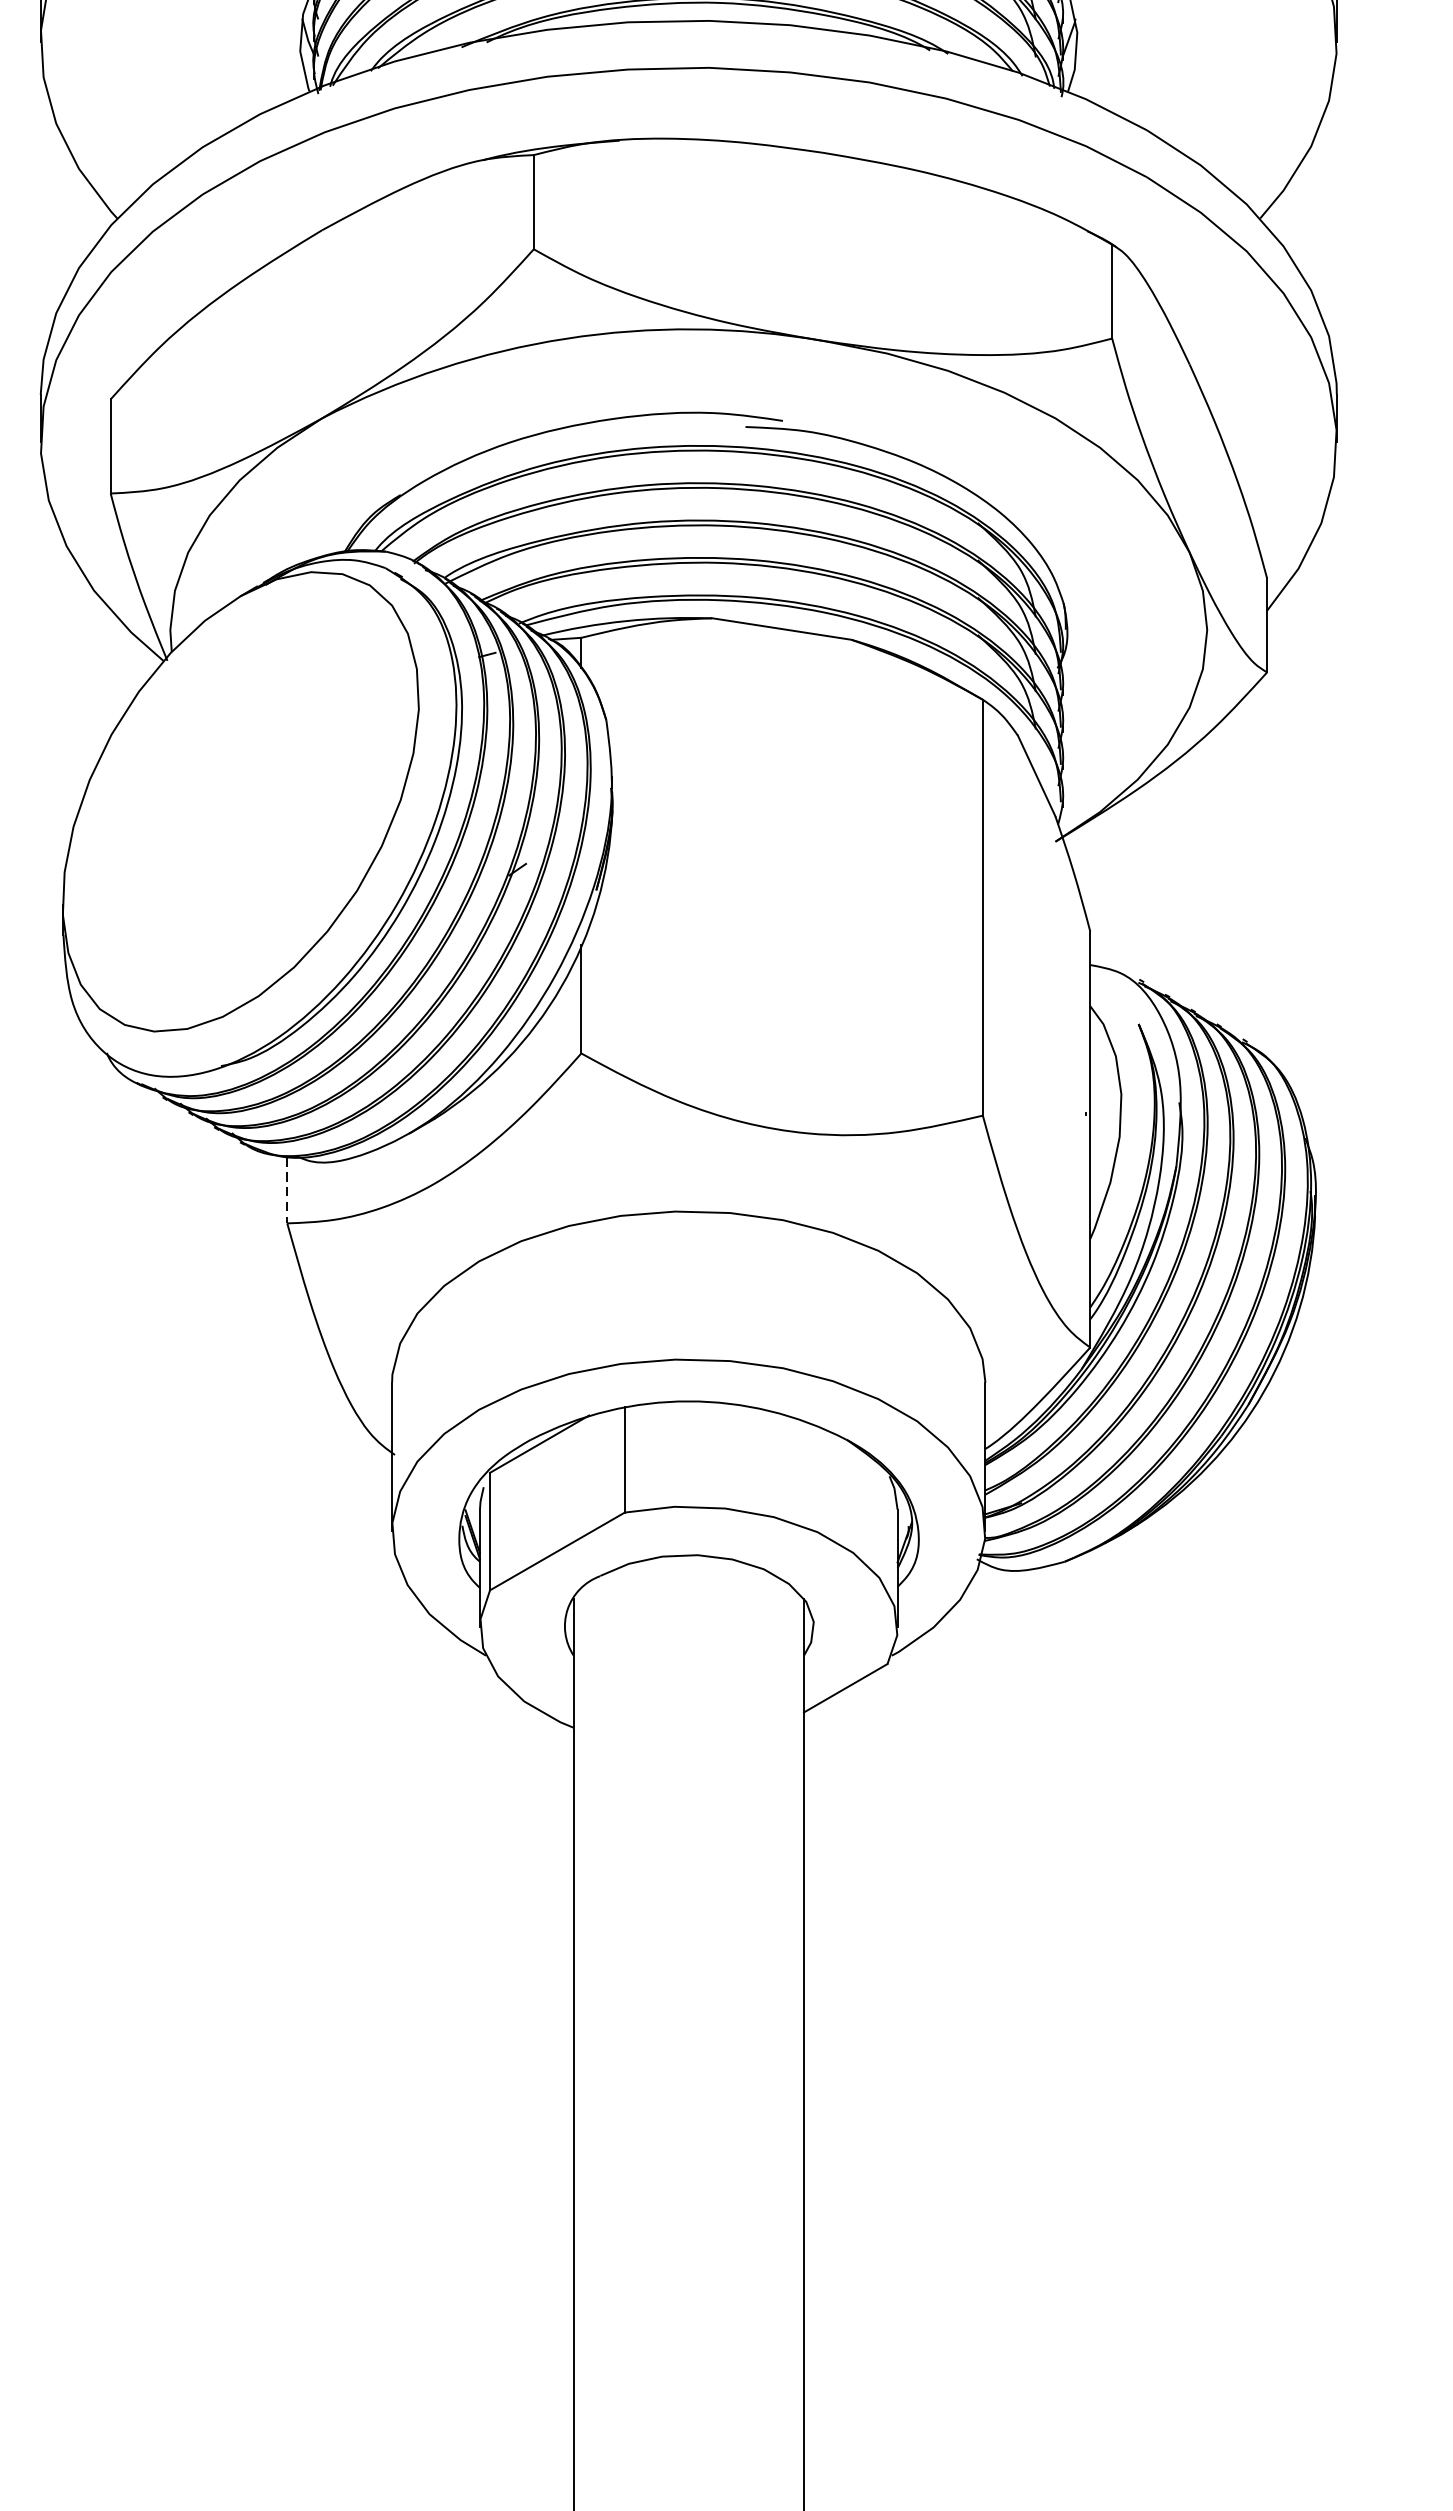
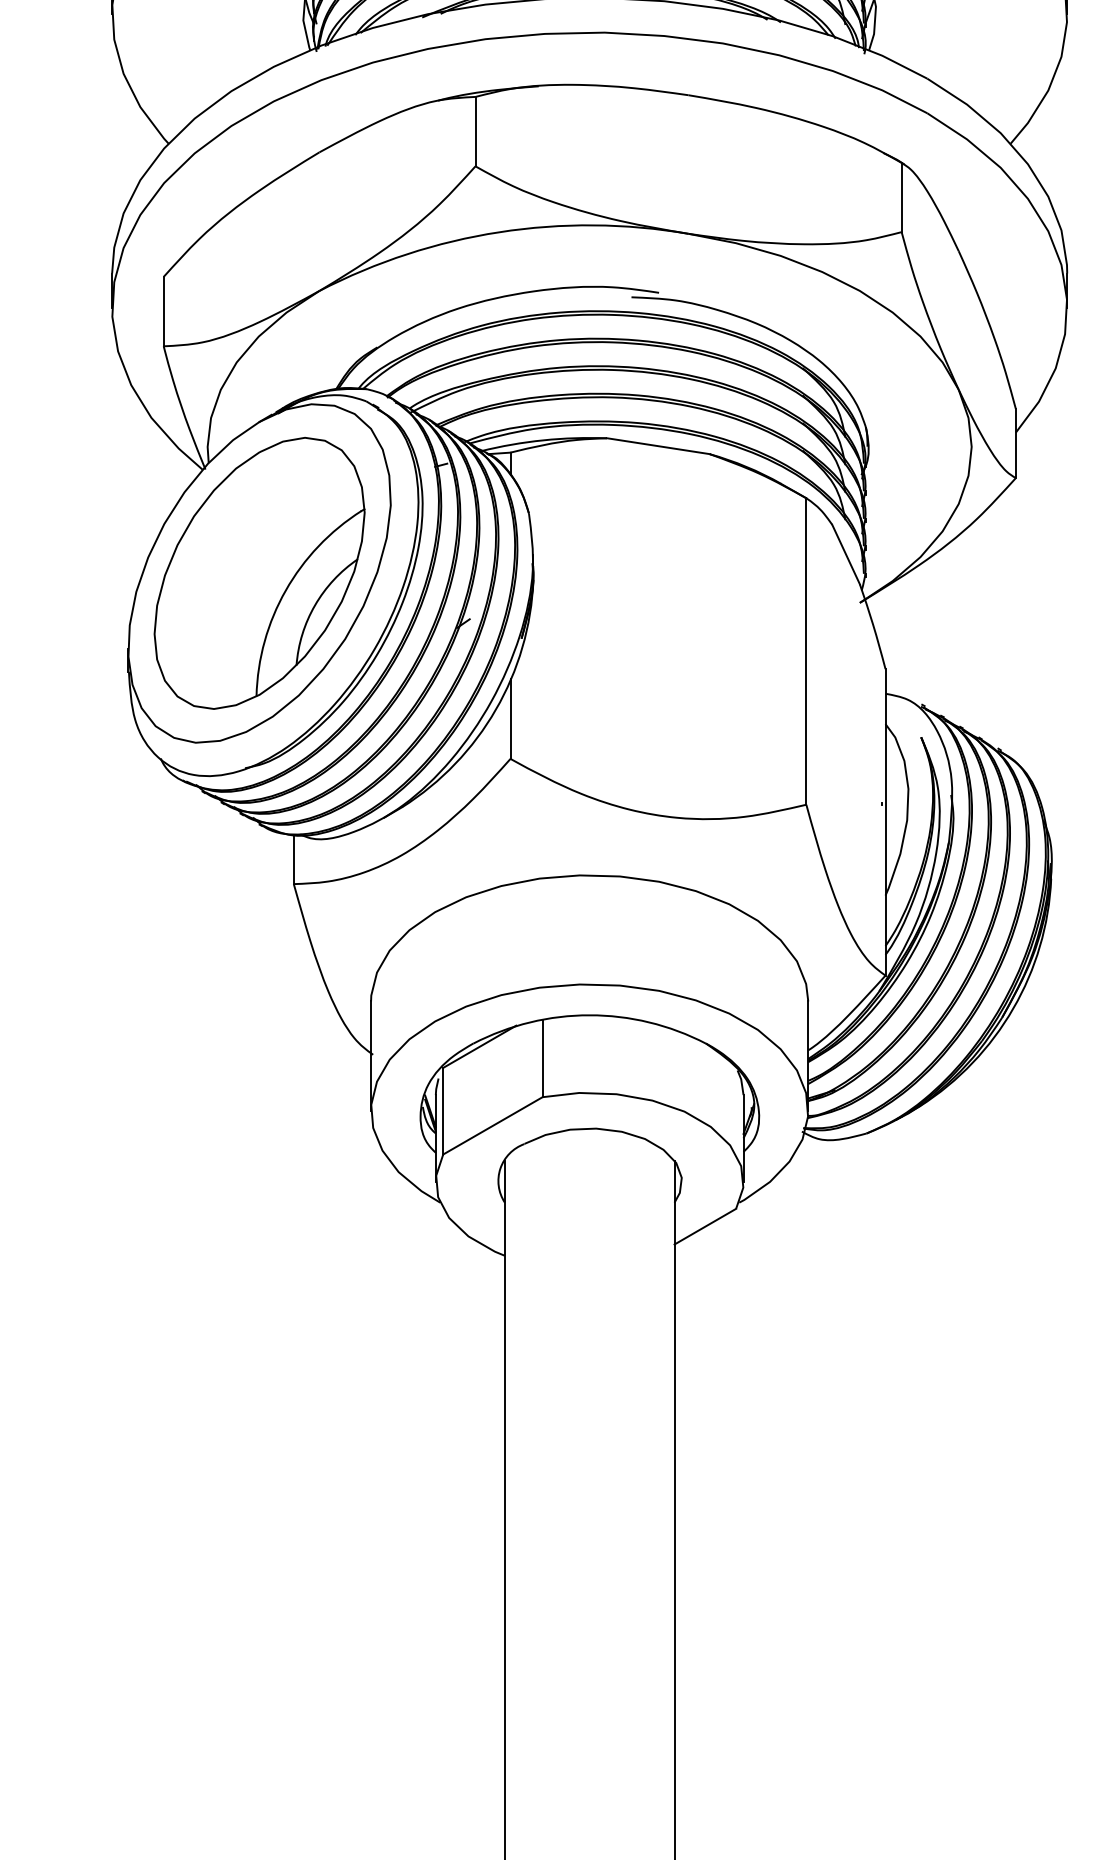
part: (240, 801) -> (259, 573), added
line: (286, 1191) -> (293, 860), dashed -> solid

